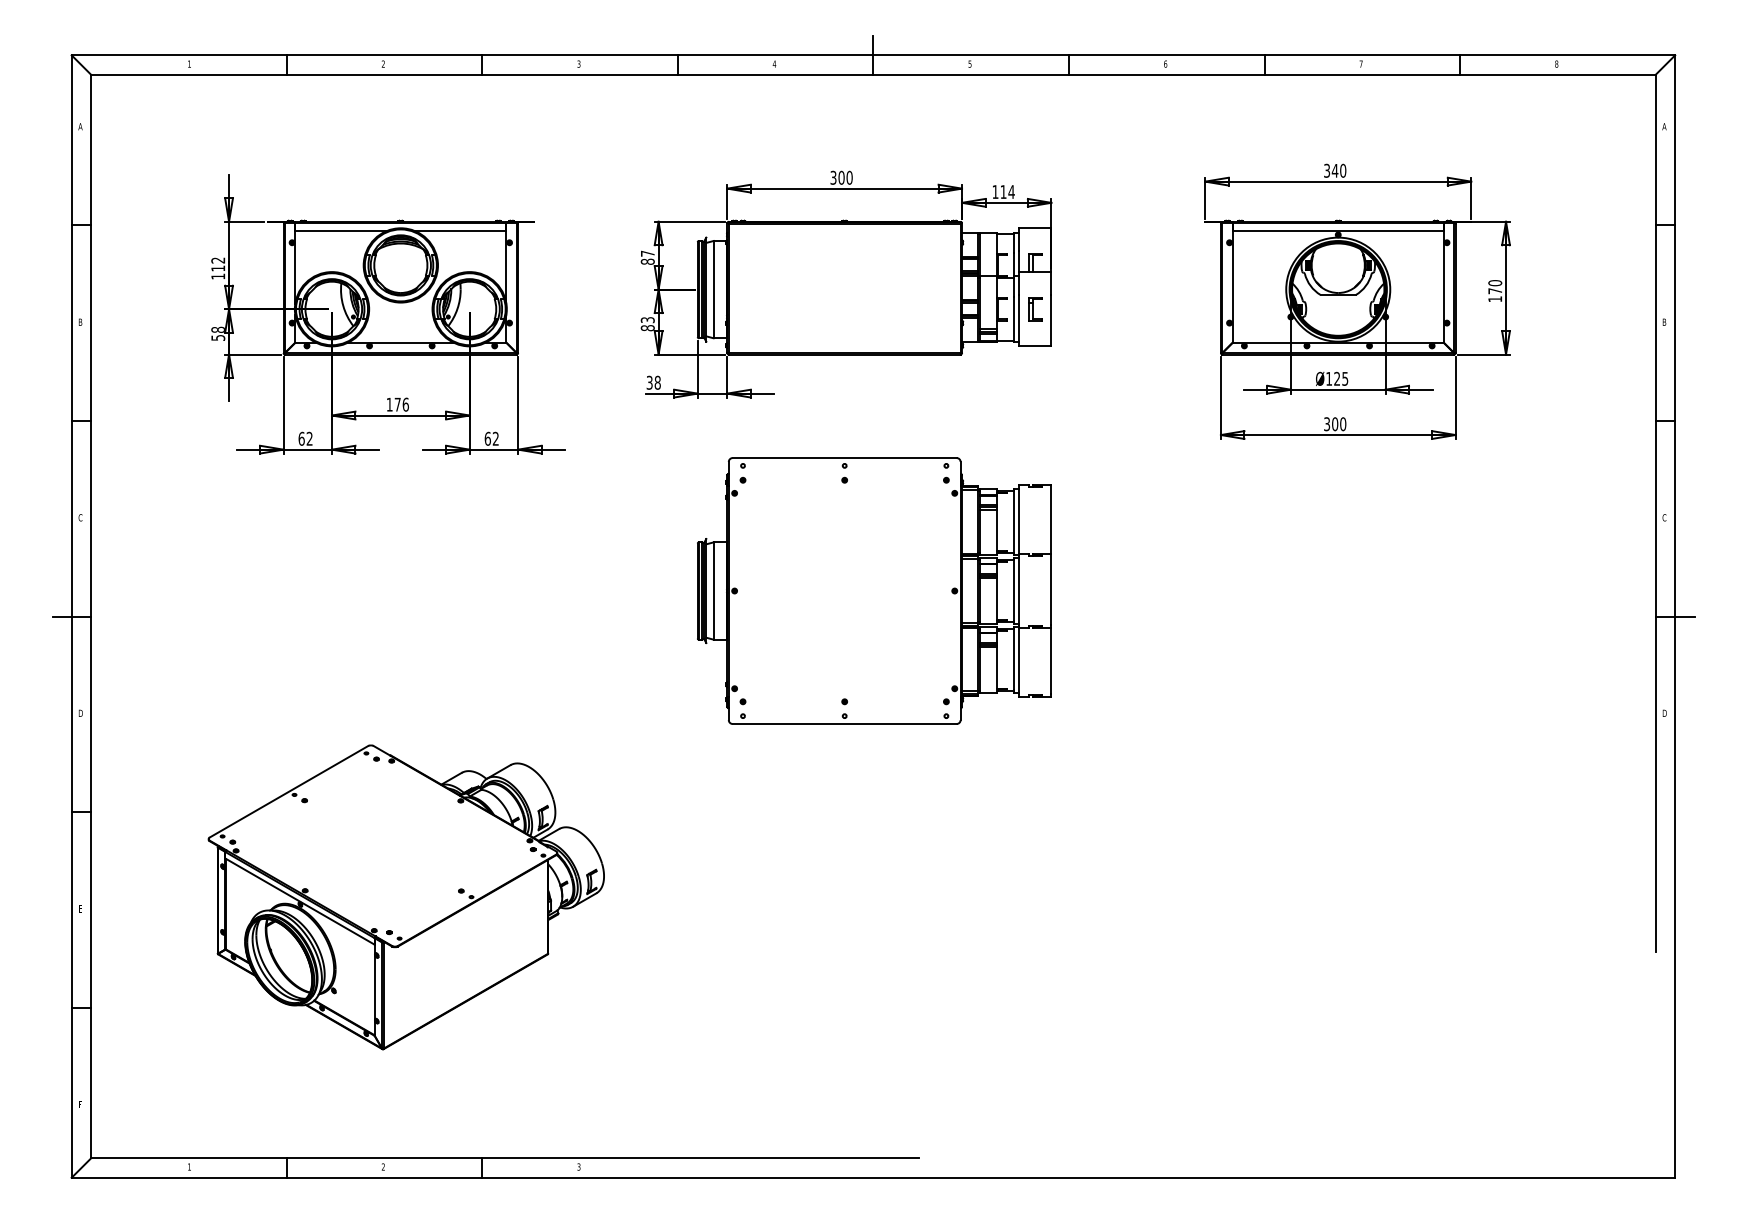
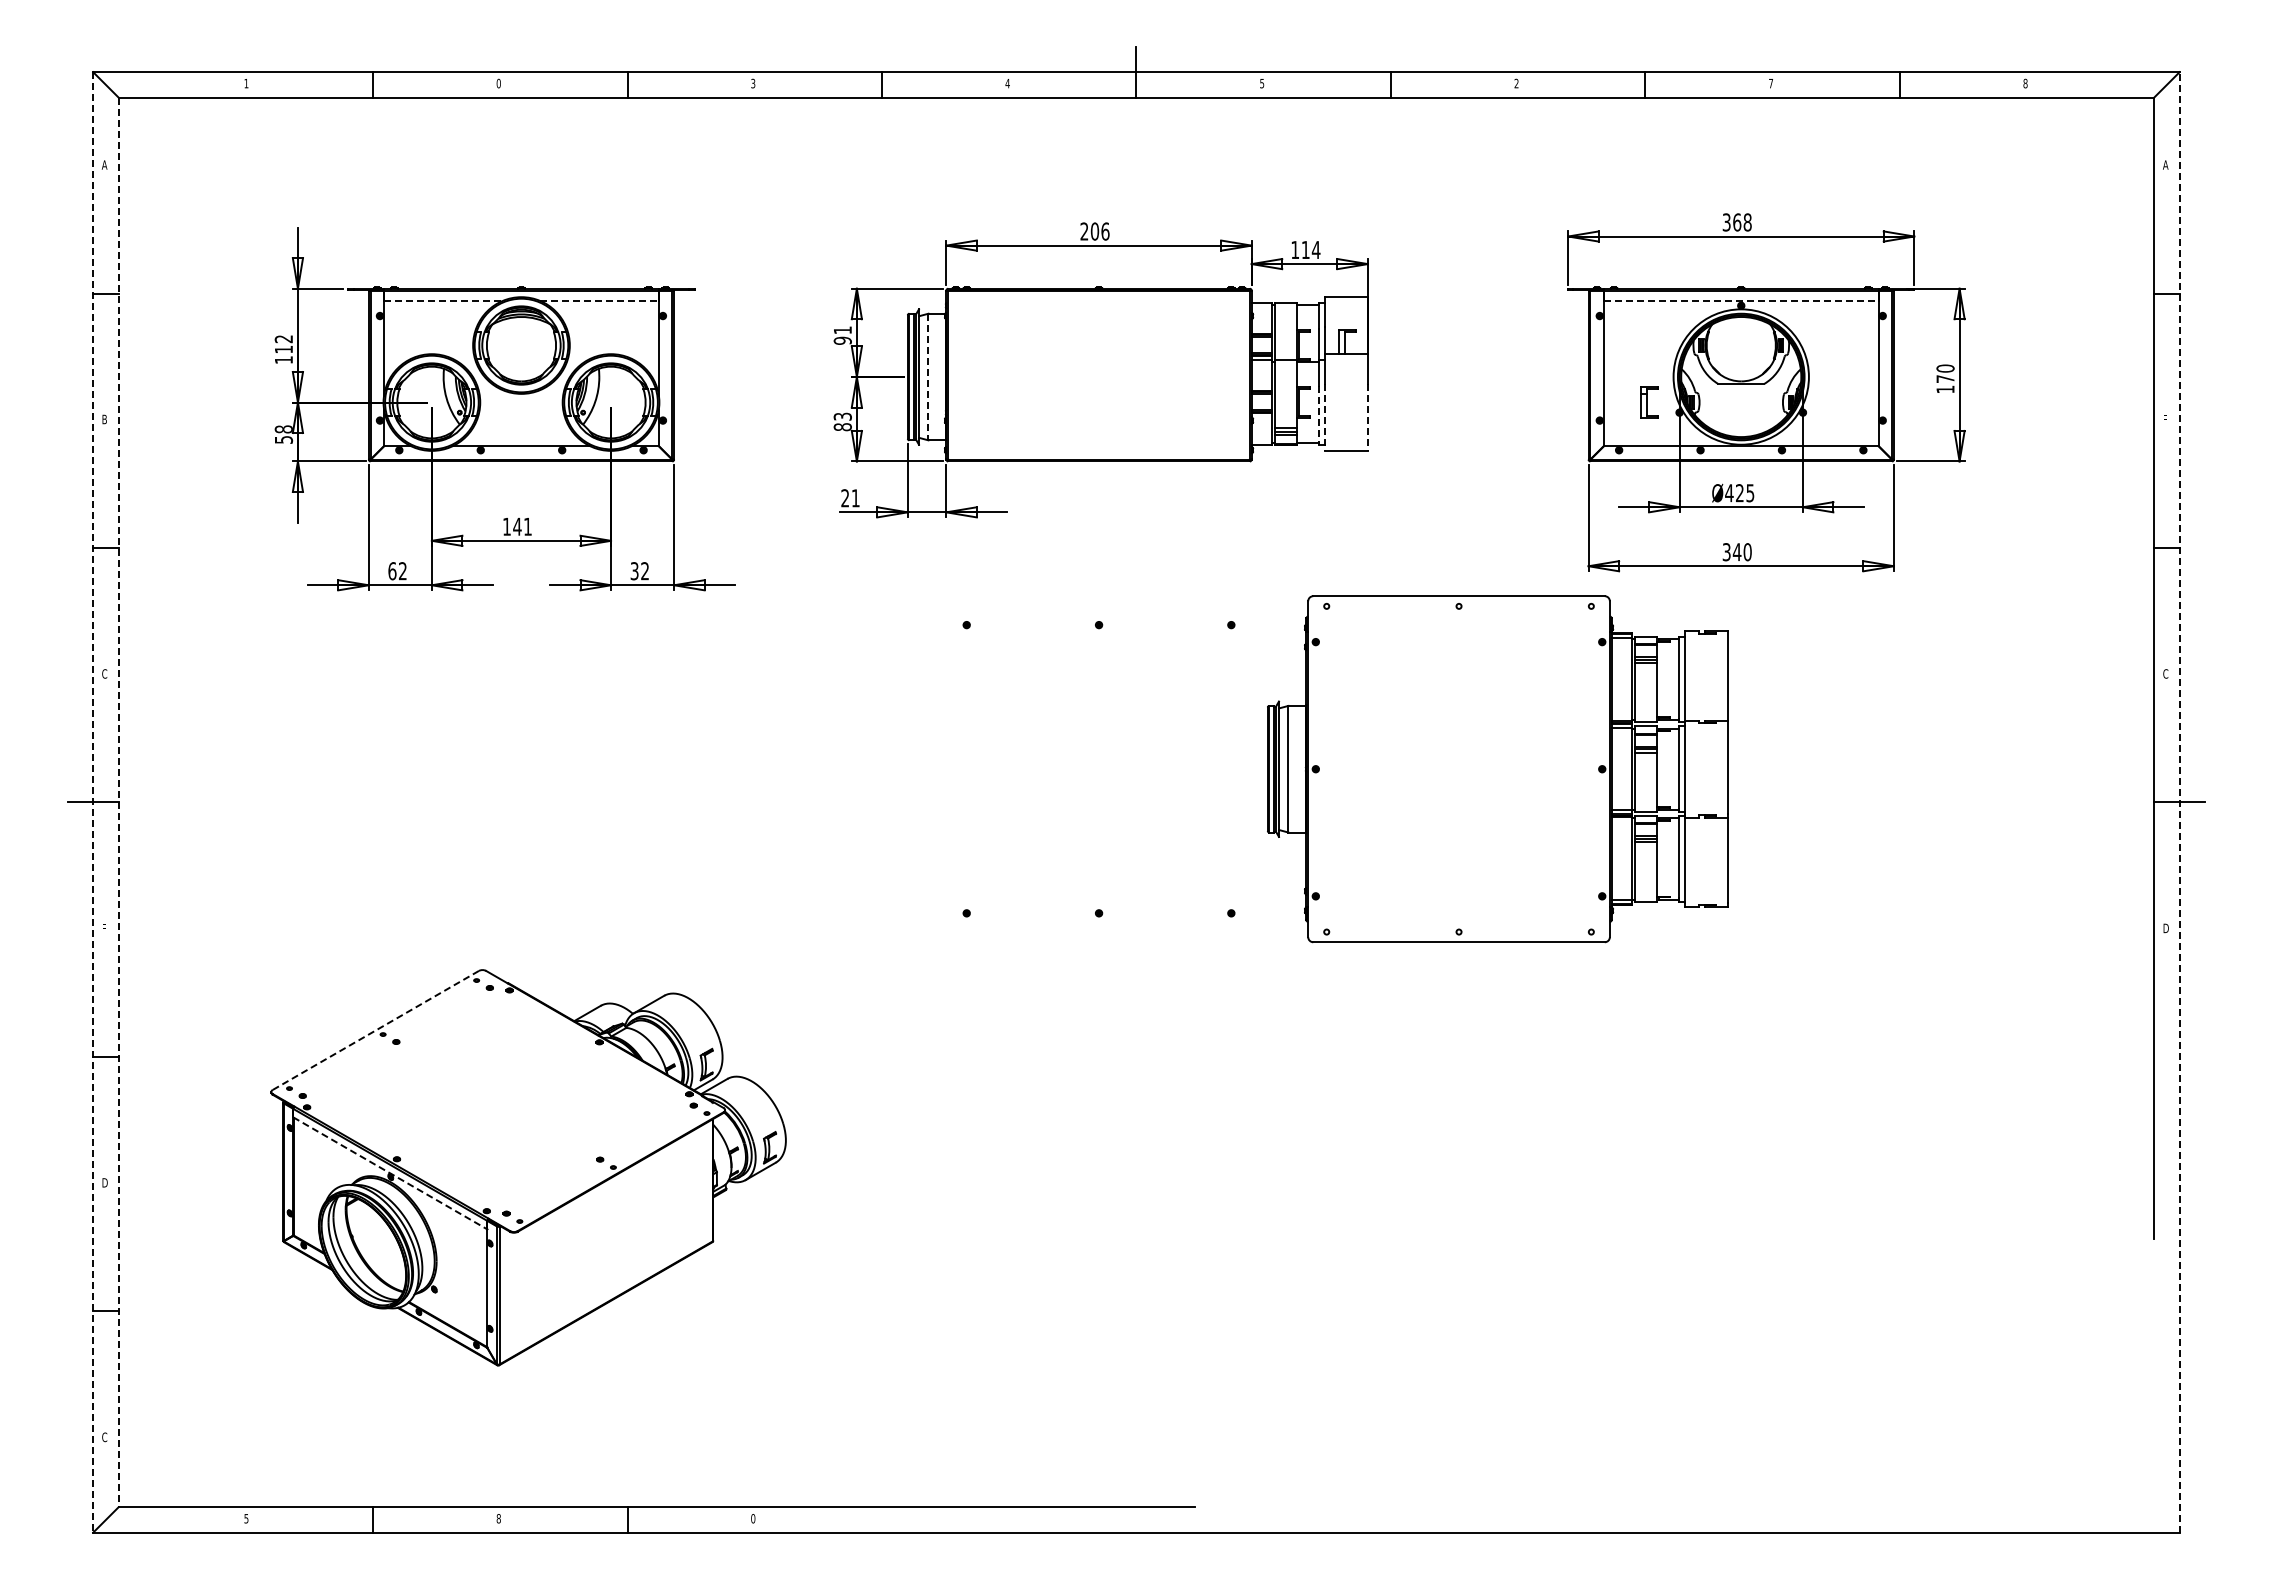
text: (383, 64) -> (498, 83), 2 -> 0
text: (1165, 64) -> (1516, 83), 6 -> 2
text: (1338, 170) -> (1741, 222), 340 -> 368
text: (841, 177) -> (1094, 231), 300 -> 206
line: (340, 230) -> (443, 300), solid -> dashed
line: (460, 230) -> (599, 300), solid -> dashed
line: (1338, 230) -> (1741, 300), solid -> dashed
text: (647, 257) -> (842, 335), 87 -> 91
line: (713, 289) -> (928, 377), solid -> dashed
part: (1035, 309) -> (1649, 402), moved
line: (1014, 319) -> (1319, 415), solid -> dashed
line: (1018, 320) -> (1325, 417), solid -> dashed
line: (1051, 320) -> (1367, 417), solid -> dashed
text: (1664, 322) -> (2165, 419), B -> F
text: (1329, 379) -> (1729, 493), Ø125 -> Ø425
text: (653, 382) -> (850, 498), 38 -> 21
text: (401, 404) -> (522, 526), 176 -> 141
text: (1334, 424) -> (1736, 552), 300 -> 340
text: (487, 439) -> (634, 571), 62 -> 32
part: (874, 591) -> (1497, 769), moved
line: (1675, 615) -> (2179, 801), solid -> dashed
line: (71, 616) -> (93, 802), solid -> dashed
line: (91, 616) -> (118, 802), solid -> dashed
text: (80, 713) -> (104, 928), D -> F
line: (289, 791) -> (376, 1030), solid -> dashed
line: (300, 901) -> (390, 1173), solid -> dashed
text: (80, 908) -> (104, 1182), E -> D
text: (80, 1104) -> (104, 1437), F -> C
text: (189, 1166) -> (246, 1518), 1 -> 5
text: (383, 1166) -> (498, 1518), 2 -> 8
text: (579, 1166) -> (753, 1518), 3 -> 0

